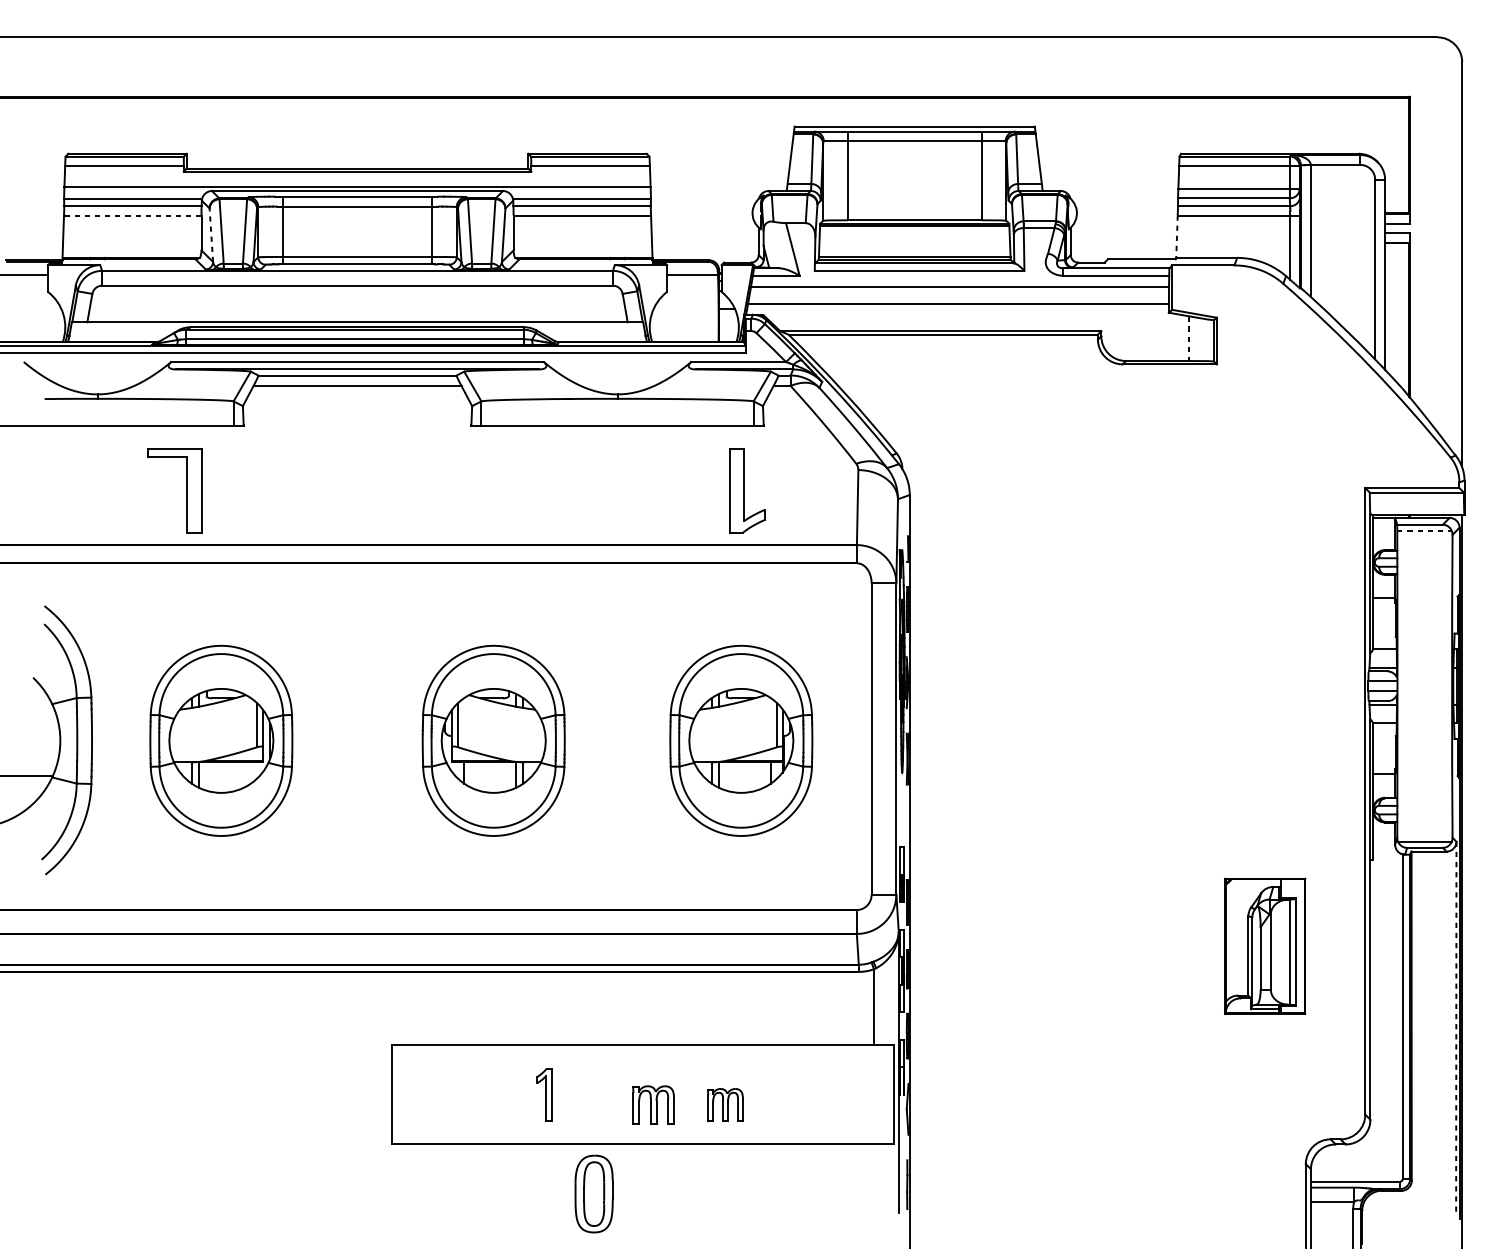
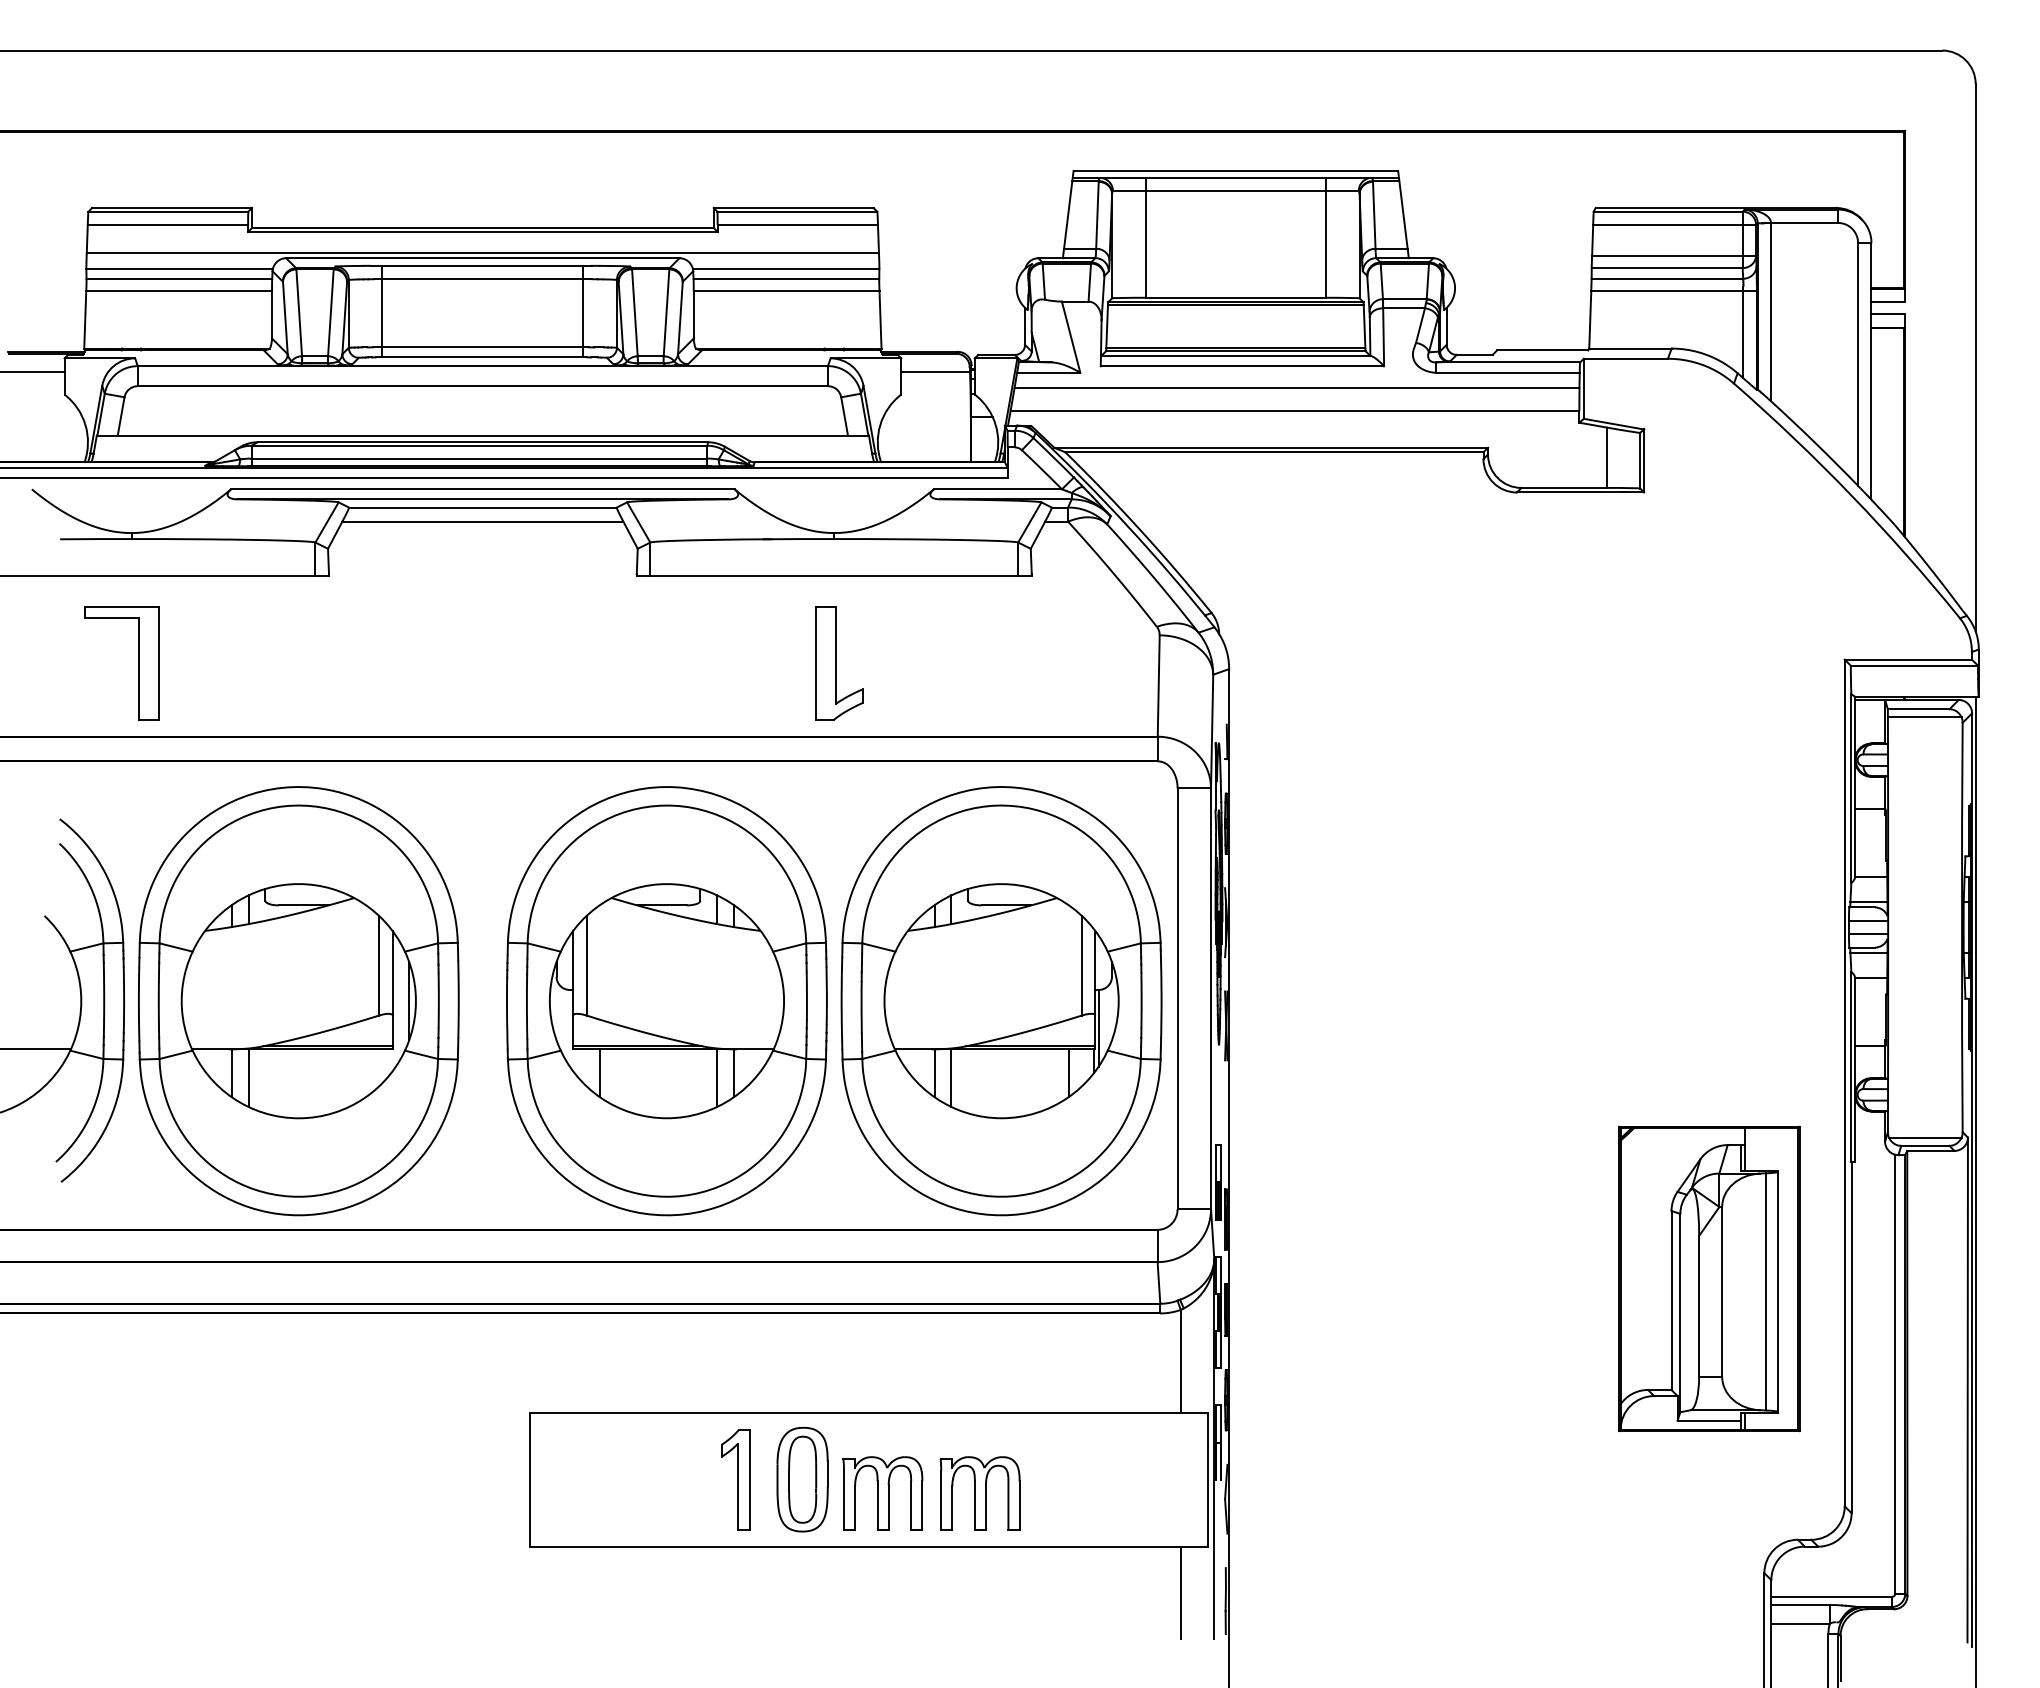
line: (133, 215) -> (179, 291), dashed -> solid
line: (211, 234) -> (285, 317), dashed -> solid
line: (1177, 236) -> (1590, 319), dashed -> solid
line: (1189, 339) -> (1606, 458), dashed -> solid
part: (187, 490) -> (138, 663), moved
part: (747, 490) -> (839, 663), moved
line: (1424, 530) -> (1924, 717), dashed -> solid
part: (221, 741) -> (298, 1001), size x1.67
part: (493, 741) -> (666, 1001), size x1.67
part: (741, 741) -> (1001, 1001), size x1.67
part: (1265, 946) -> (1709, 1278), size x1.67
line: (1456, 1028) -> (1967, 1390), dashed -> solid
part: (544, 1094) -> (735, 1479), size x1.43
part: (653, 1105) -> (882, 1493), size x1.43
part: (725, 1105) -> (979, 1493), size x1.67
line: (873, 1178) -> (1180, 1592), added
part: (594, 1193) -> (802, 1479), moved

